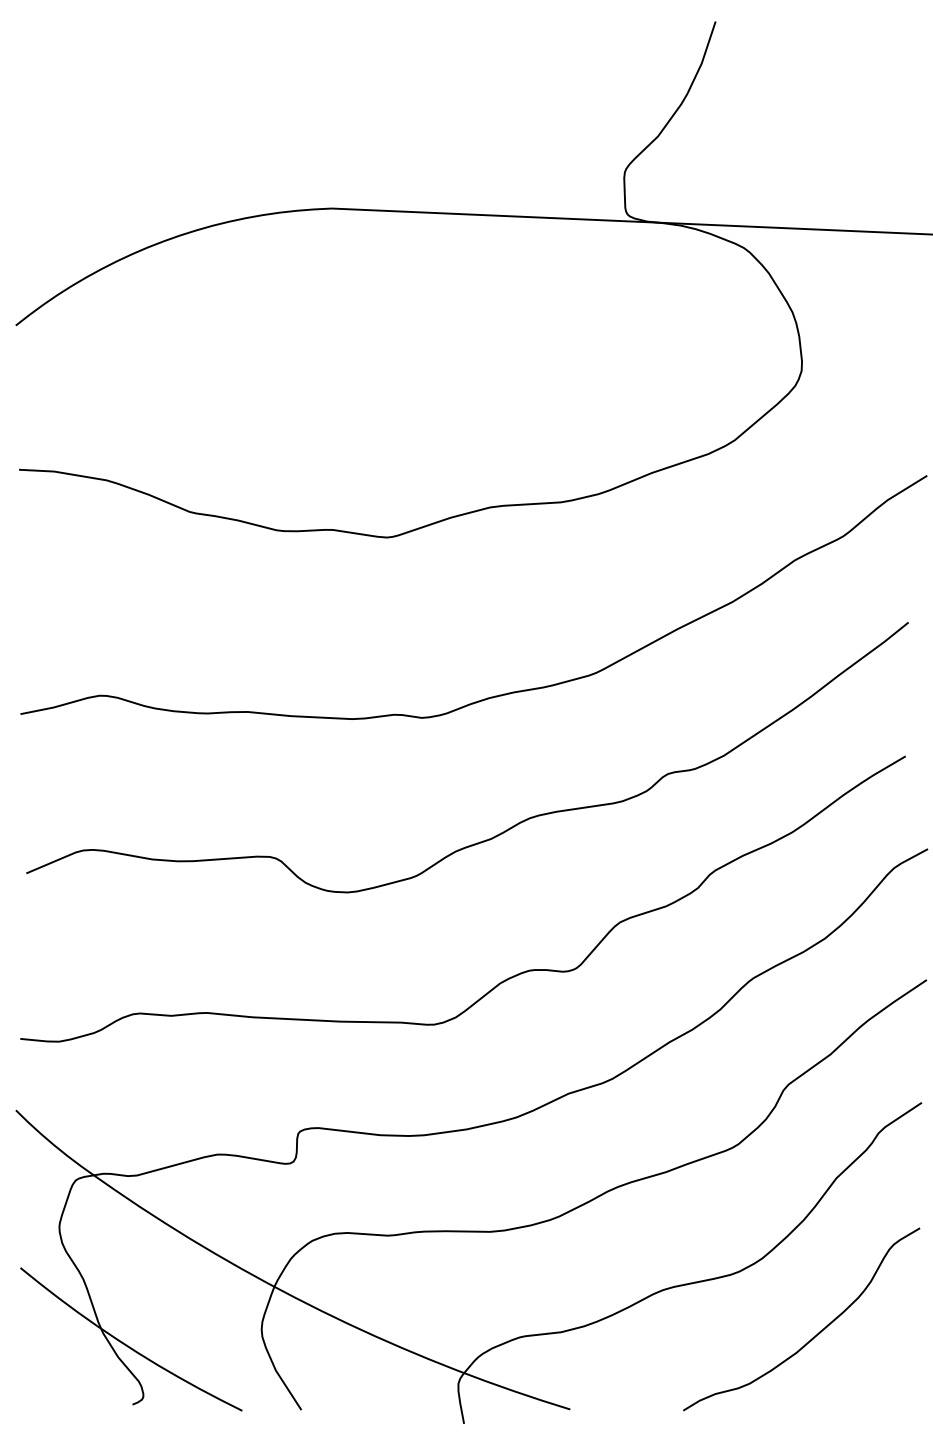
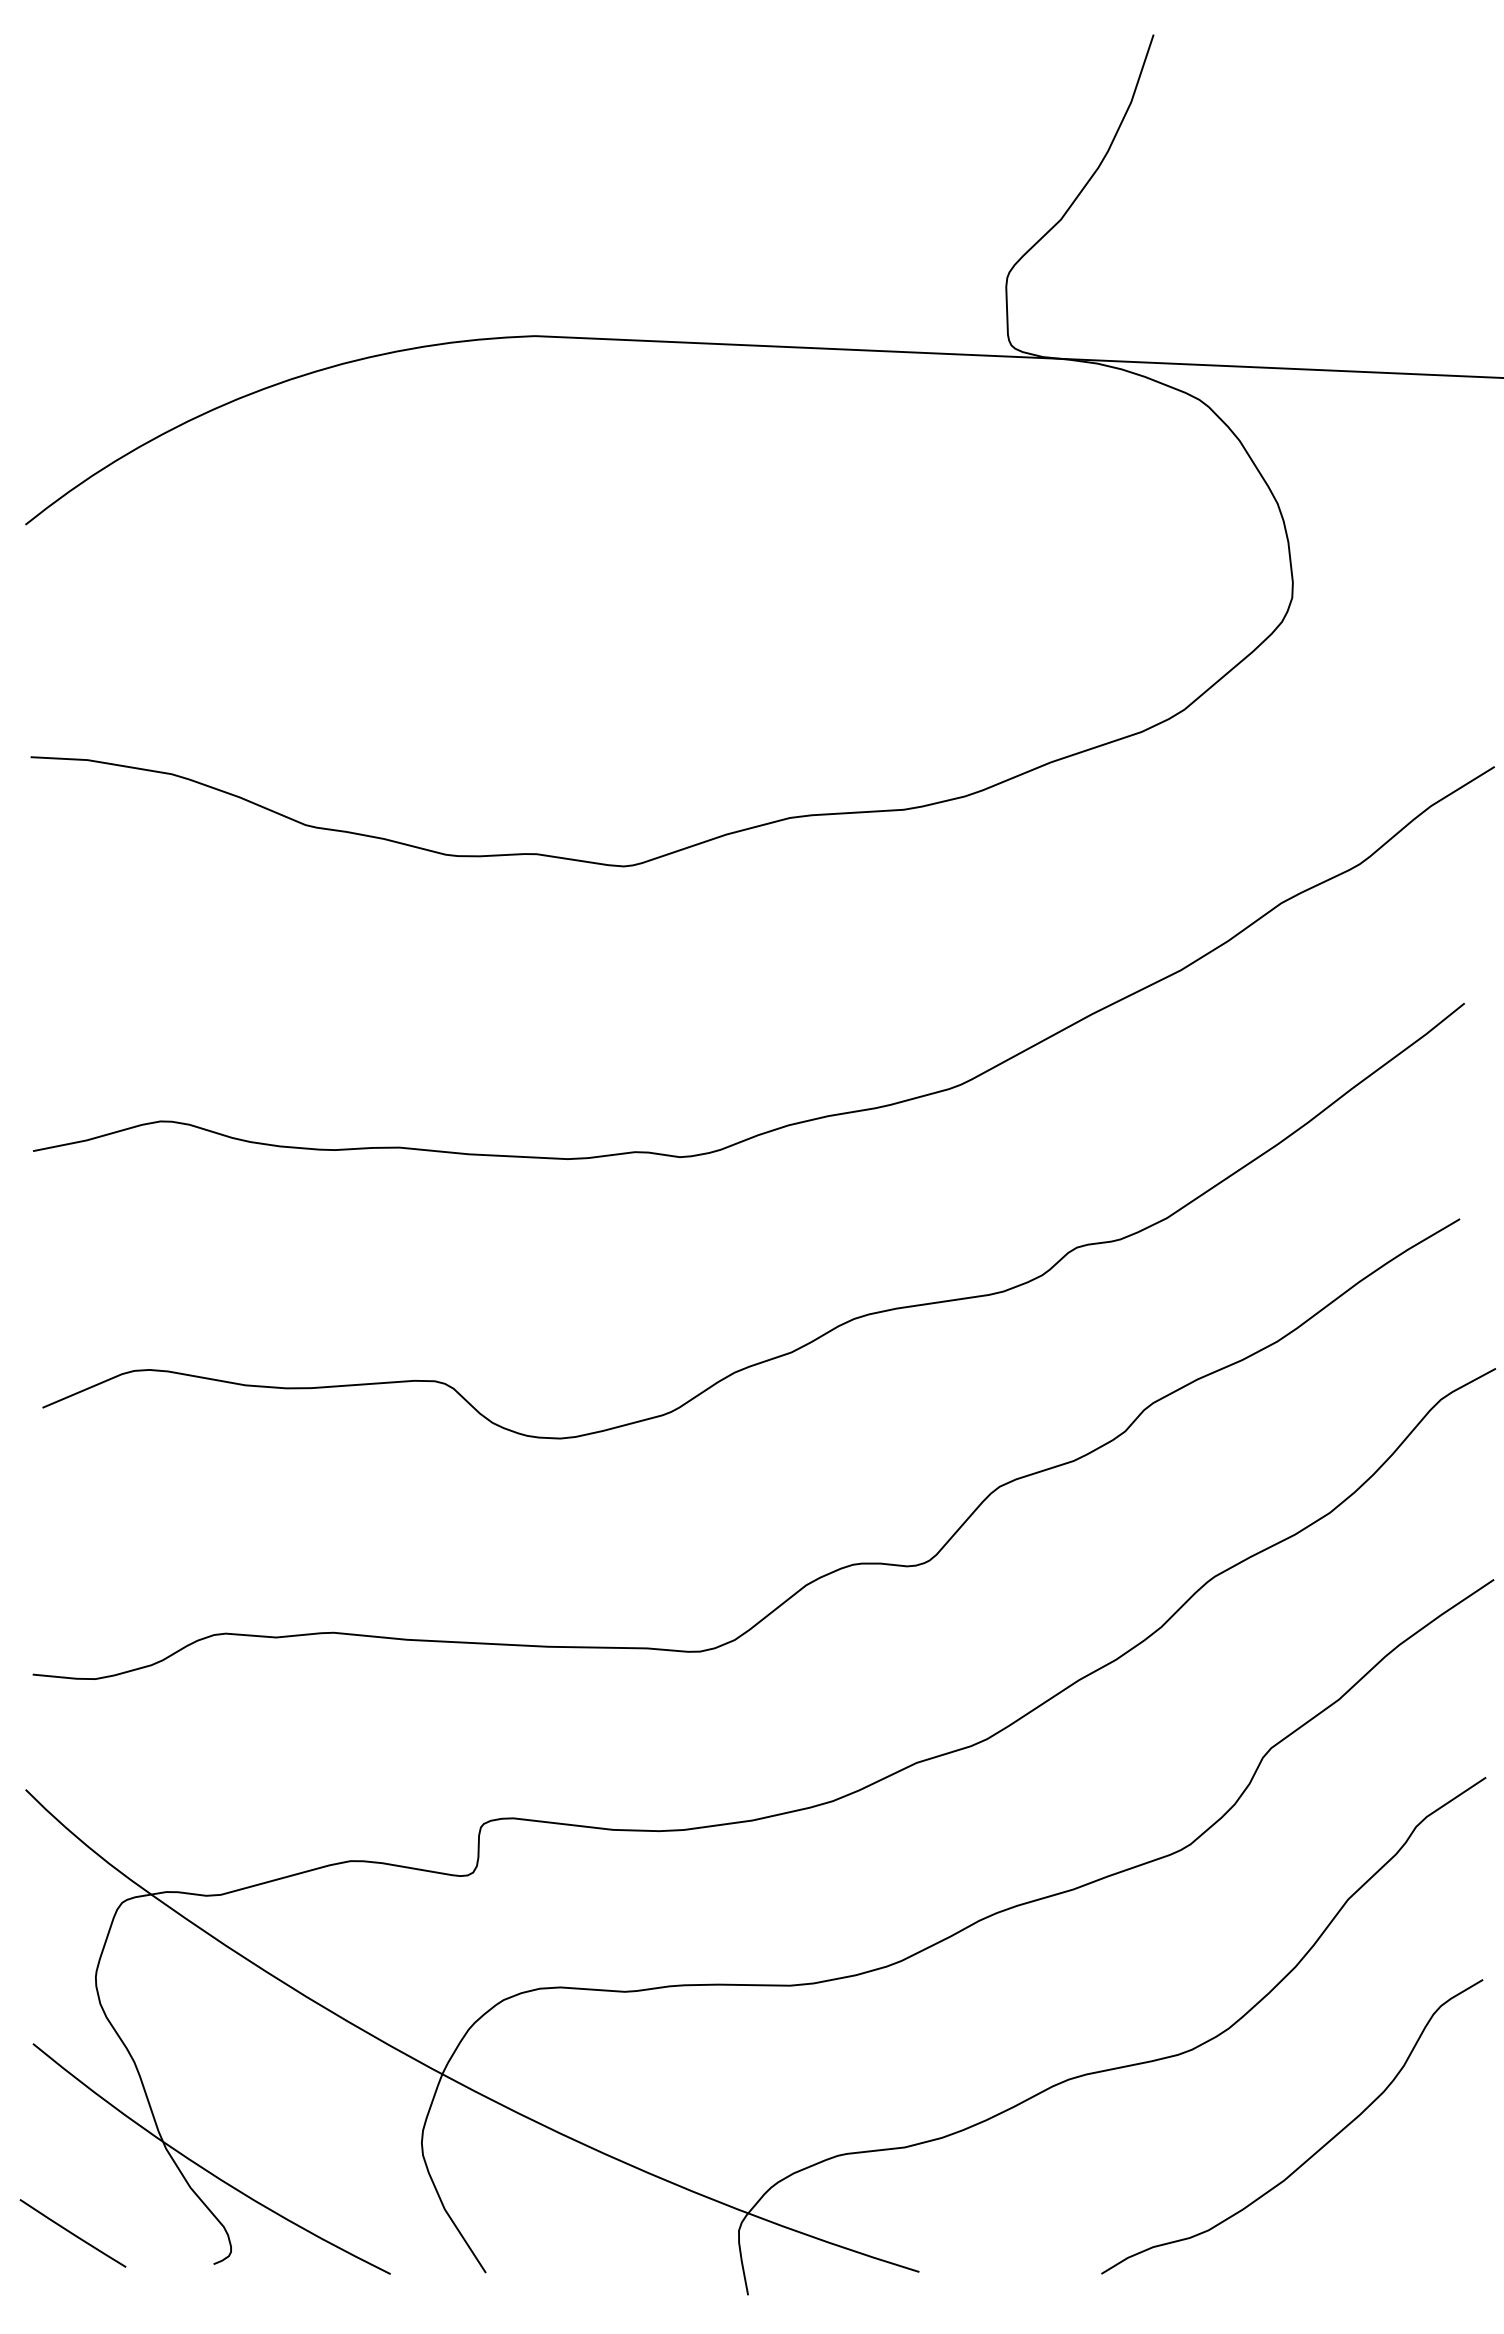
line: (45, 1385) -> (73, 2233), added

